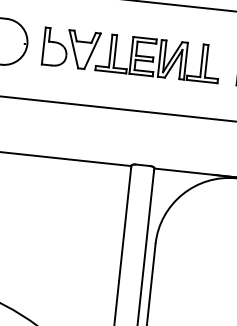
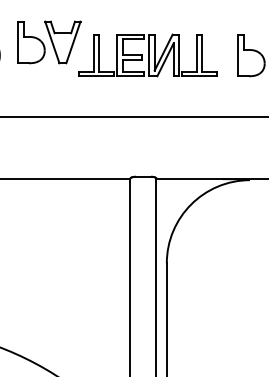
part: (71, 49) -> (49, 42), moved

